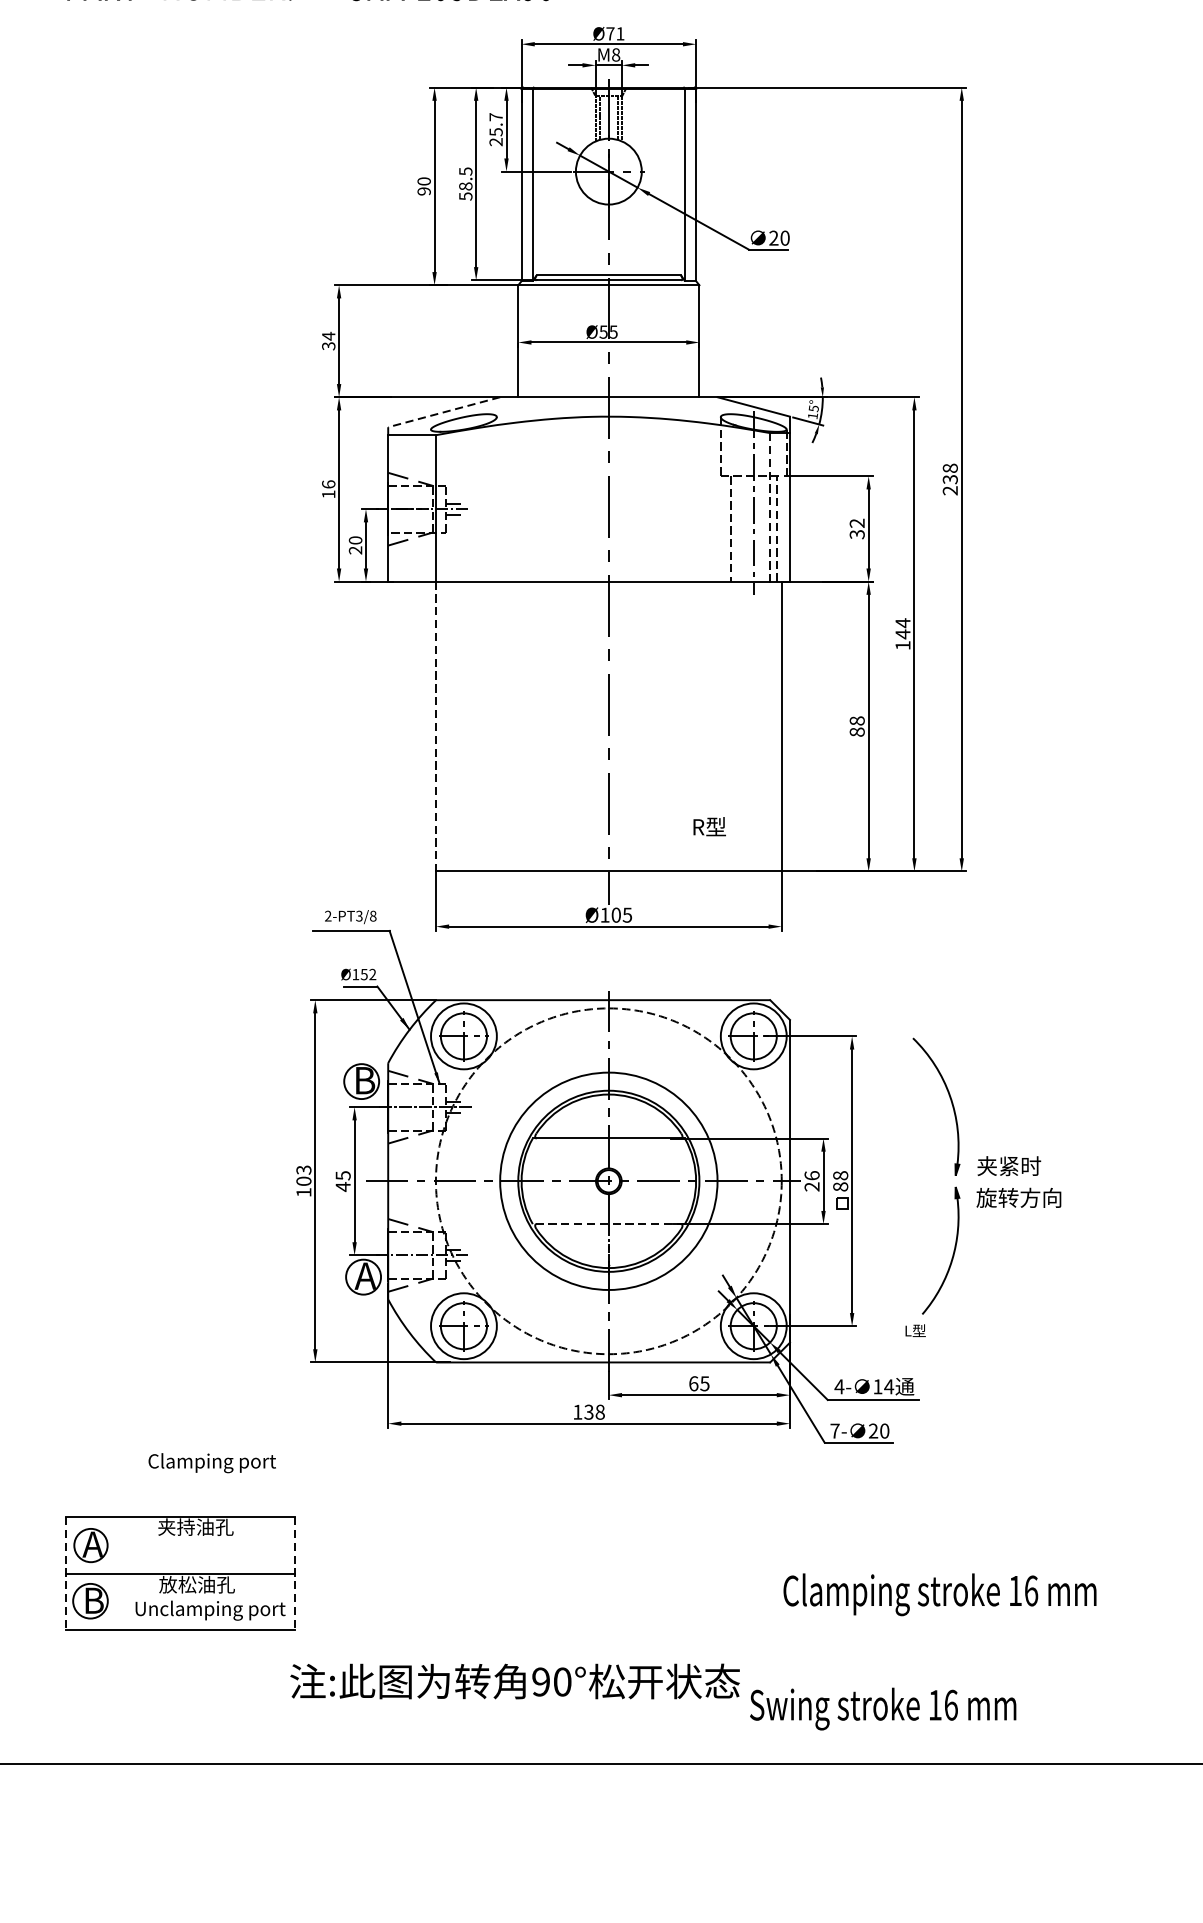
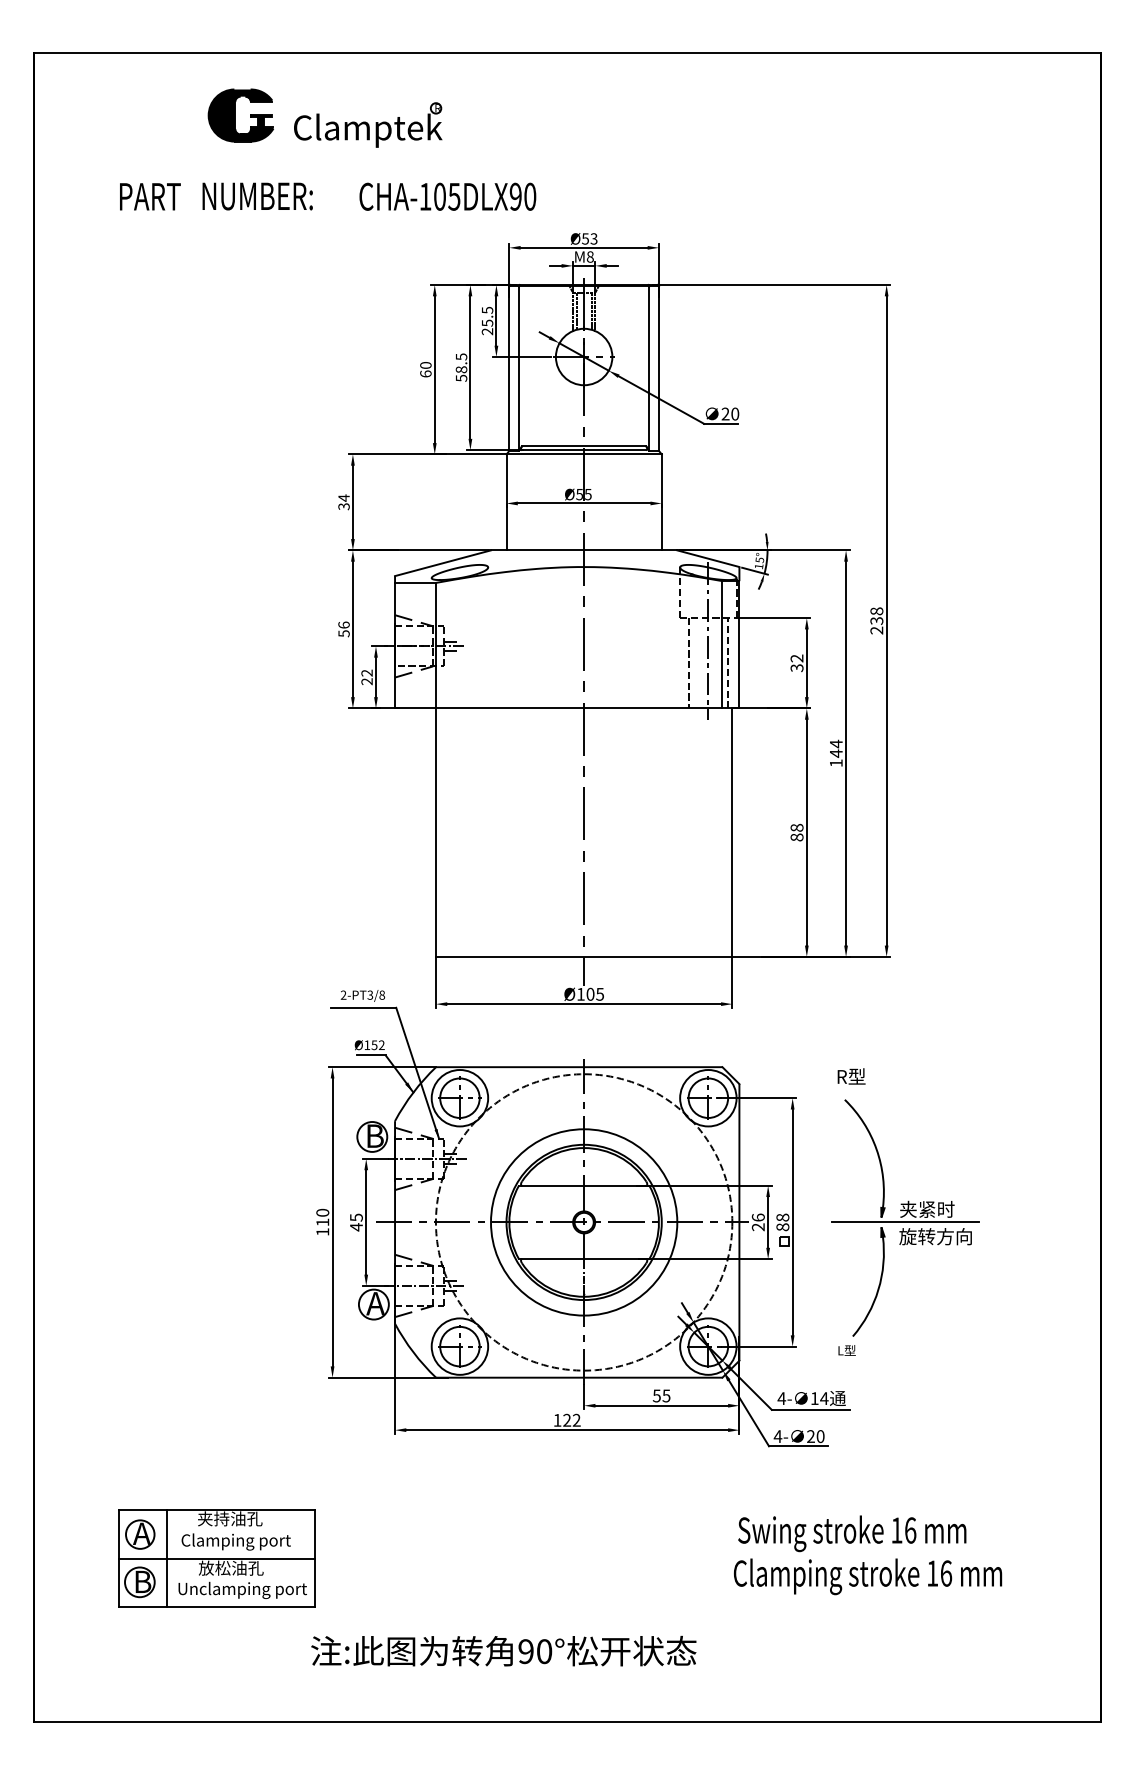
text: (615, 33) -> (589, 238), Ø71 -> Ø53
text: (496, 116) -> (487, 309), 25.7 -> 25.5
text: (423, 190) -> (425, 373), 90 -> 60
line: (444, 412) -> (443, 563), dashed -> solid
text: (328, 494) -> (343, 633), 16 -> 56
line: (770, 507) -> (722, 644), dashed -> solid
text: (354, 539) -> (366, 672), 20 -> 22
line: (435, 727) -> (435, 833), dashed -> solid
text: (709, 826) -> (851, 1076), moved
text: (303, 1175) -> (322, 1217), 103 -> 110
line: (983, 1181) -> (905, 1222), added
line: (608, 1224) -> (583, 1259), dashed -> solid
text: (693, 1383) -> (656, 1395), 65 -> 55
text: (594, 1412) -> (571, 1420), 138 -> 122
text: (834, 1431) -> (777, 1436), 7- -> 4-
text: (211, 1462) -> (235, 1541), moved
line: (122, 1573) -> (167, 1558), added
line: (66, 1574) -> (119, 1559), dashed -> solid
line: (295, 1574) -> (315, 1559), dashed -> solid
text: (883, 1708) -> (852, 1533), moved

